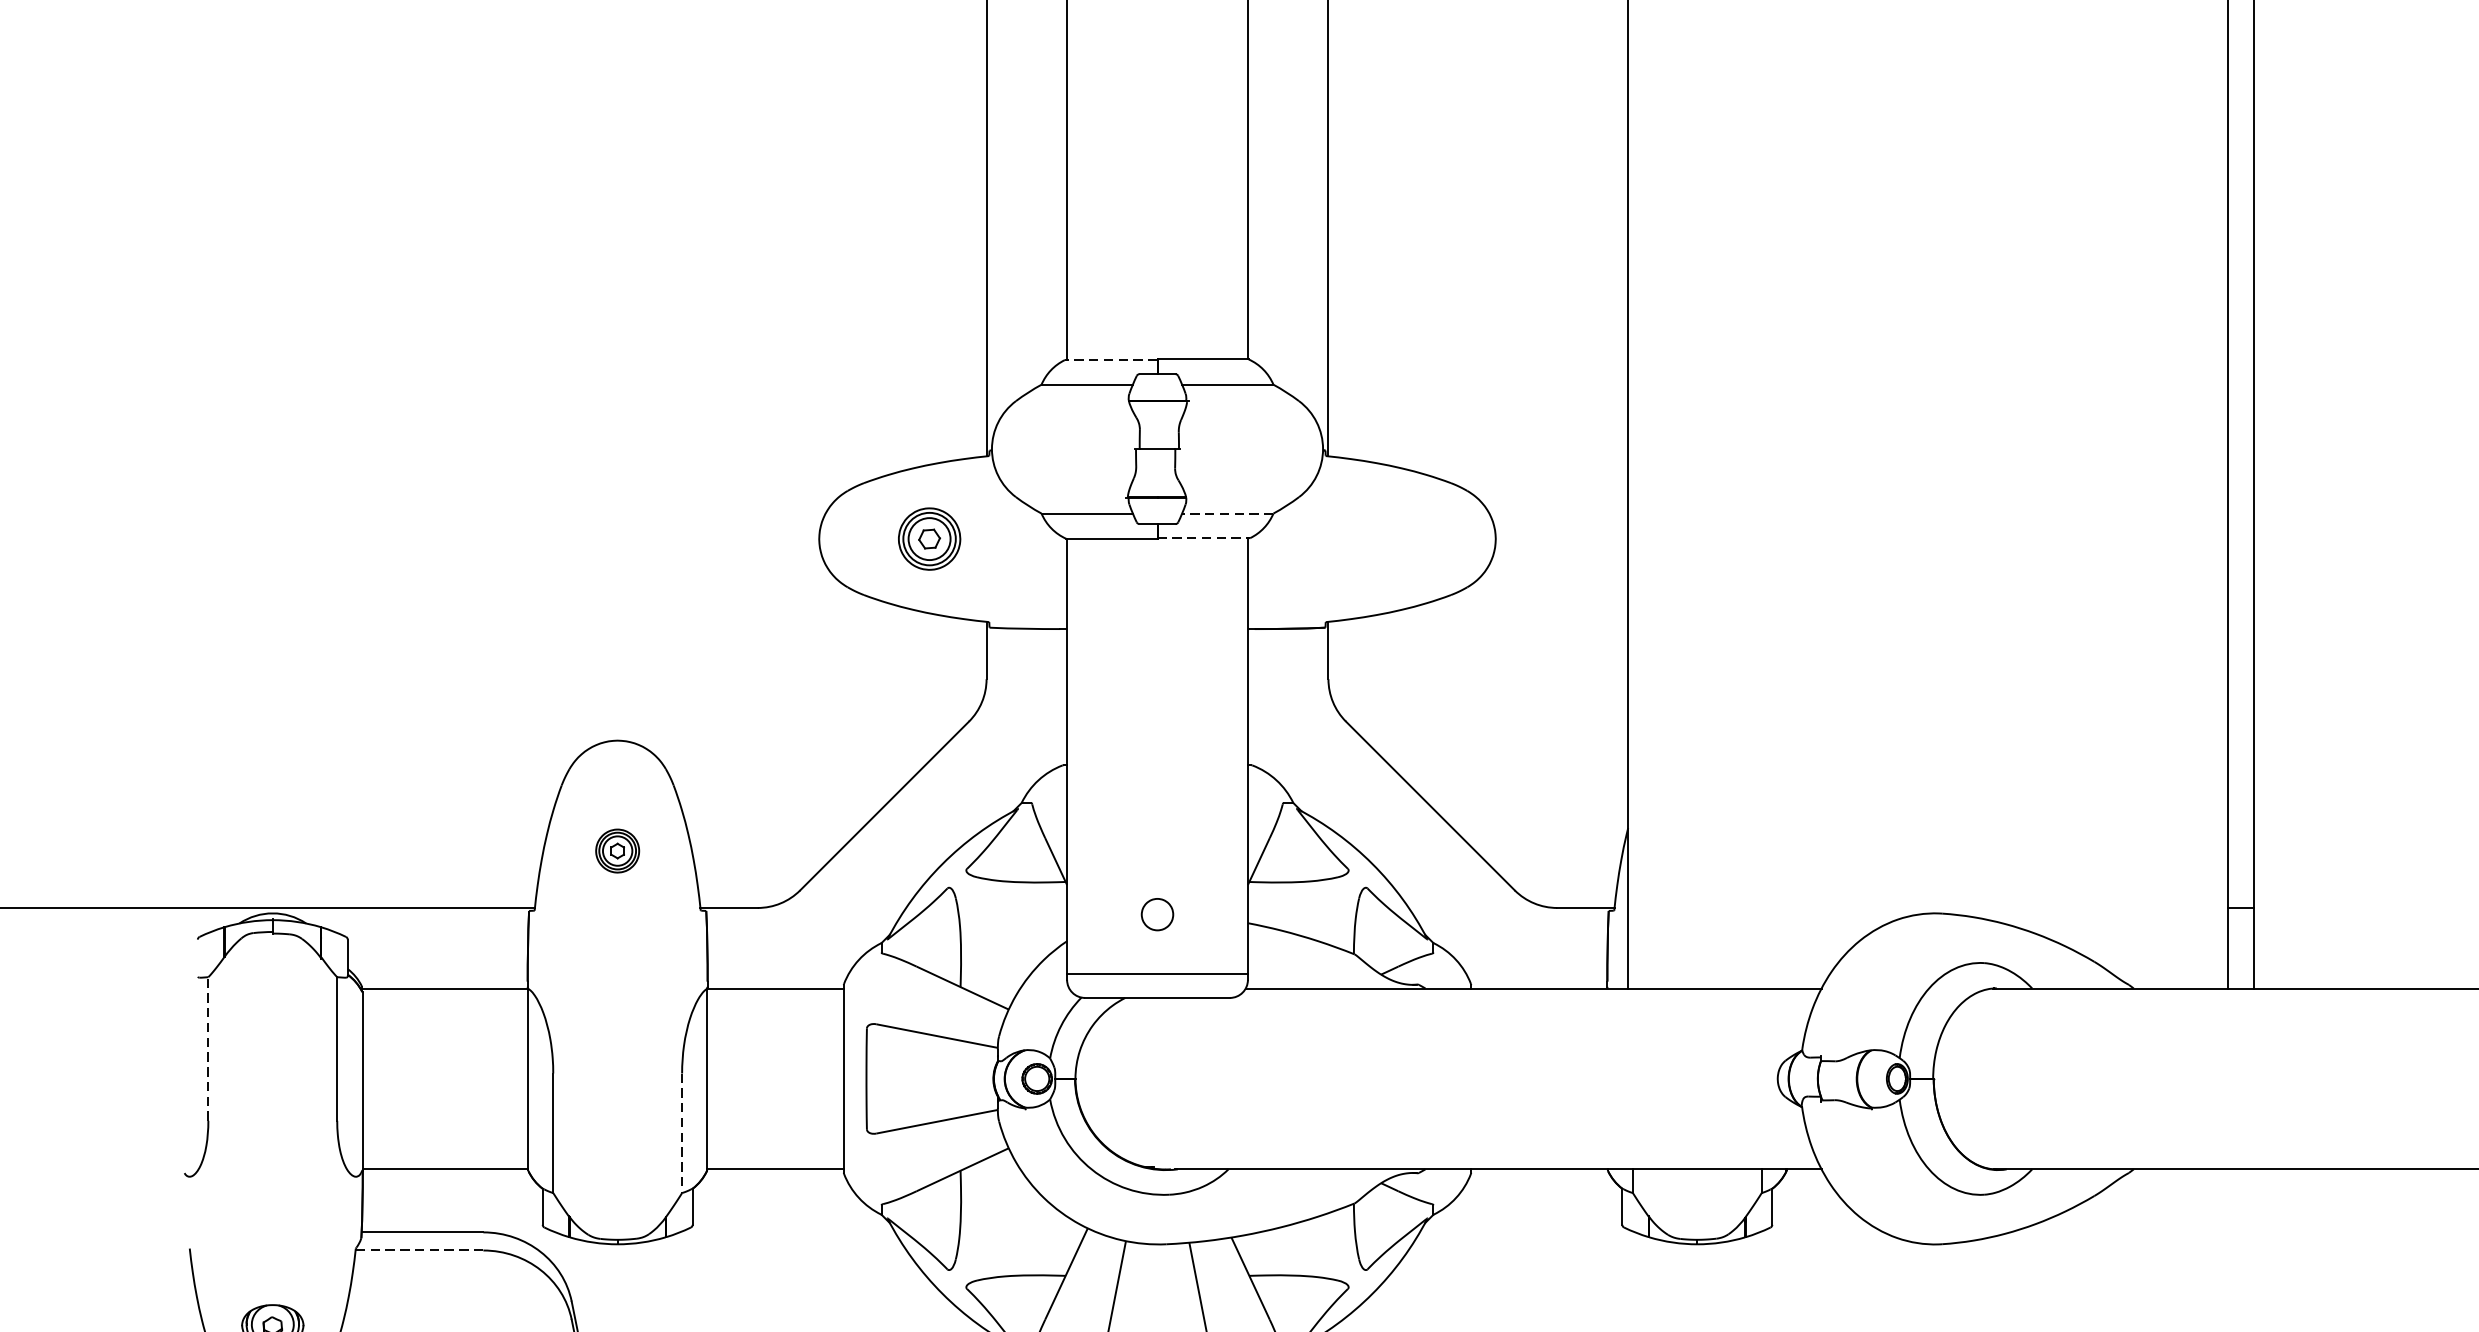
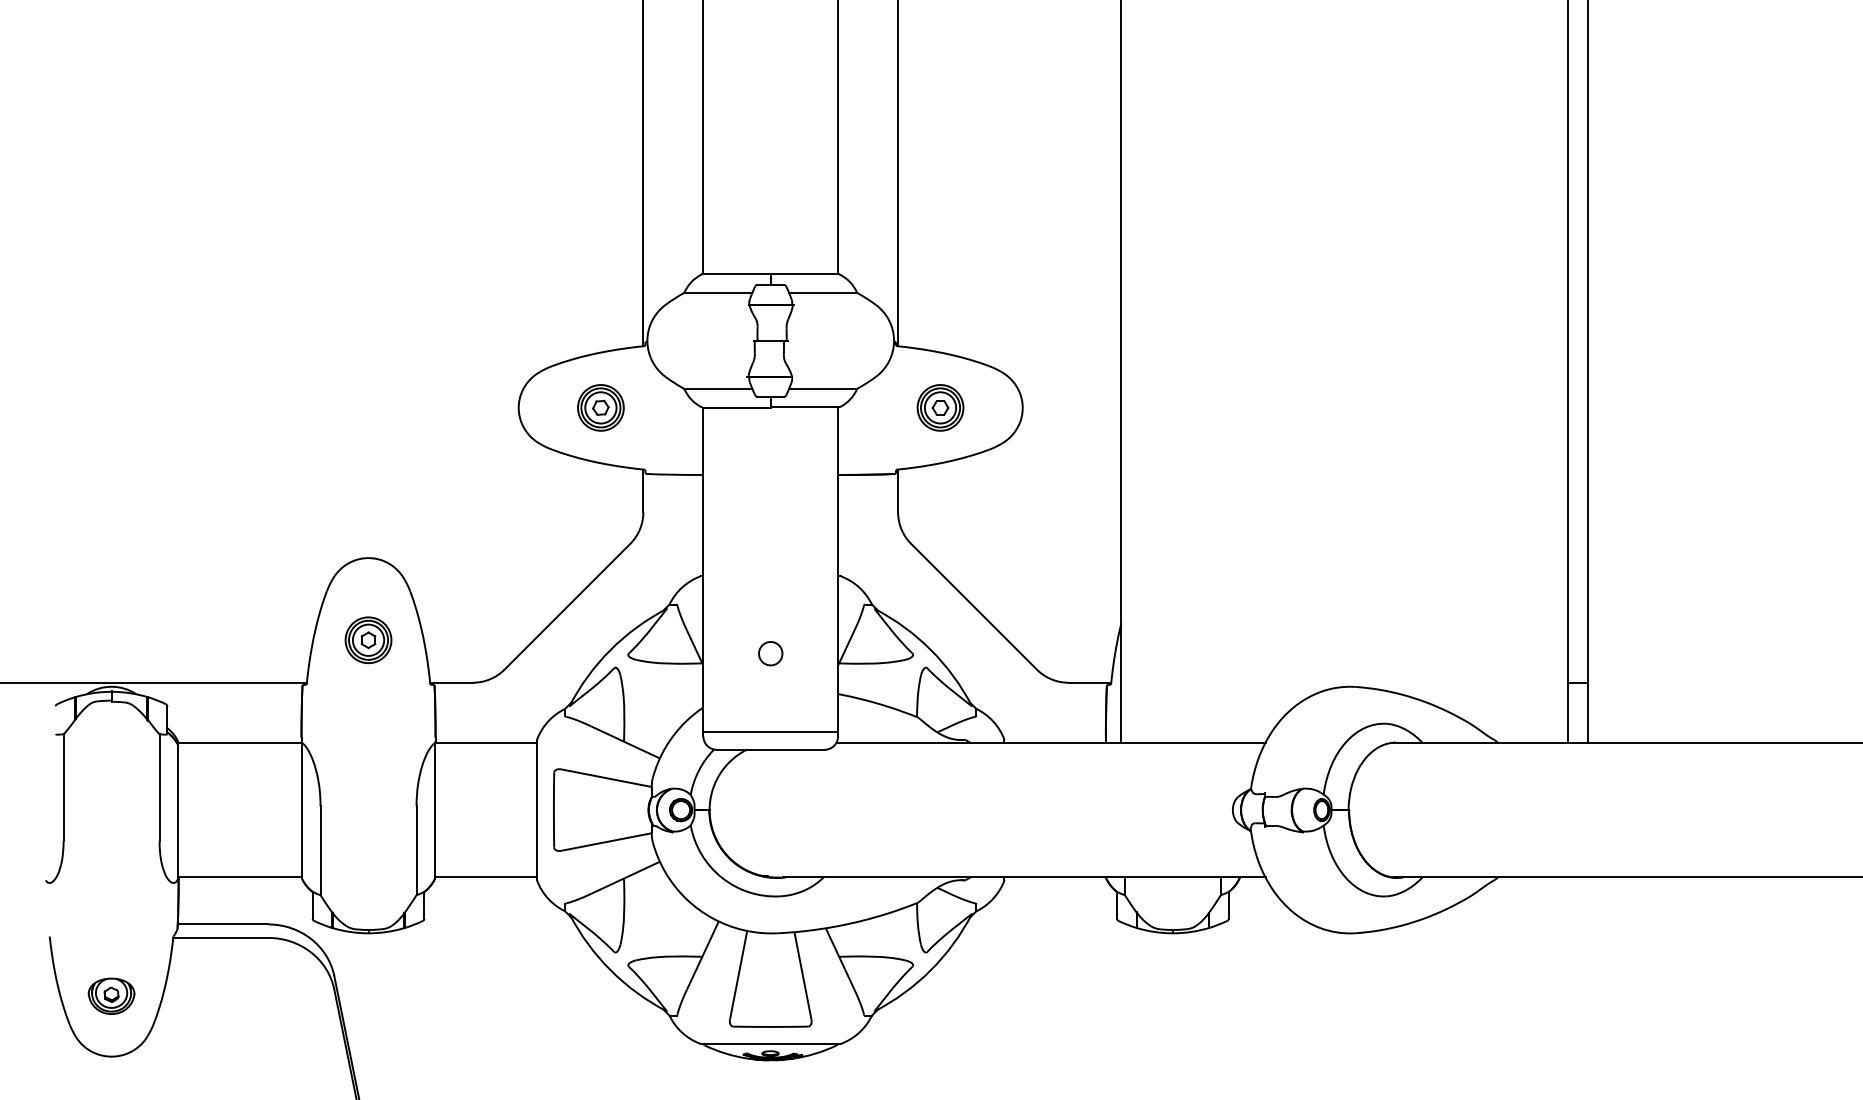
line: (1110, 360) -> (735, 274), dashed -> solid
line: (1226, 513) -> (822, 388), dashed -> solid
line: (1204, 538) -> (805, 407), dashed -> solid
part: (1385, 538) -> (940, 407), added
part: (617, 851) -> (368, 640), size x1.43
part: (1157, 914) -> (770, 653), moved
line: (208, 1048) -> (63, 787), dashed -> solid
line: (682, 1133) -> (416, 850), dashed -> solid
line: (418, 1249) -> (220, 937), dashed -> solid

